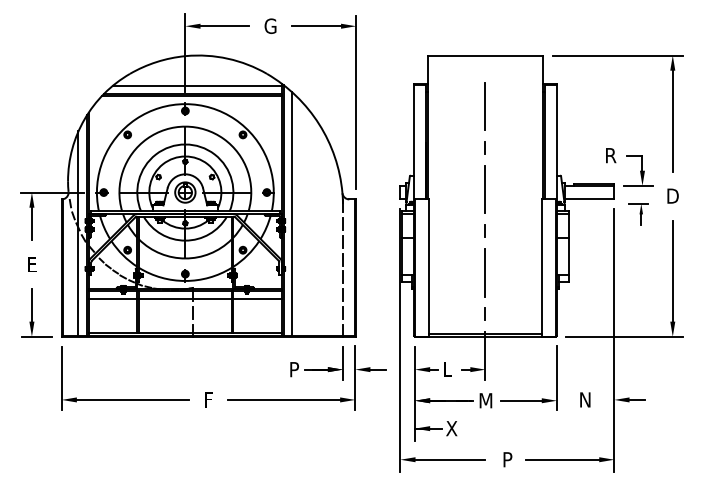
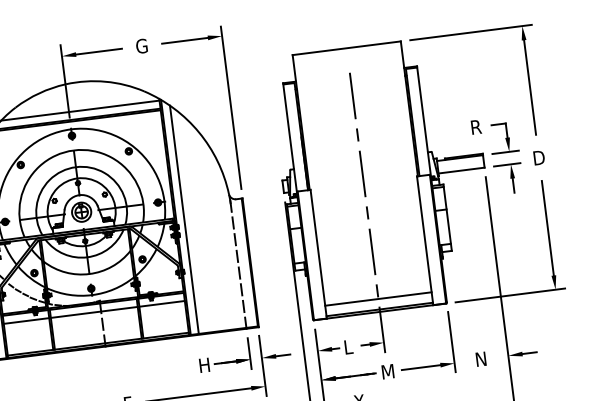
part: (638, 214) -> (509, 179), size x1.43
line: (485, 323) -> (378, 299), added
text: (293, 369) -> (203, 365), P -> H

